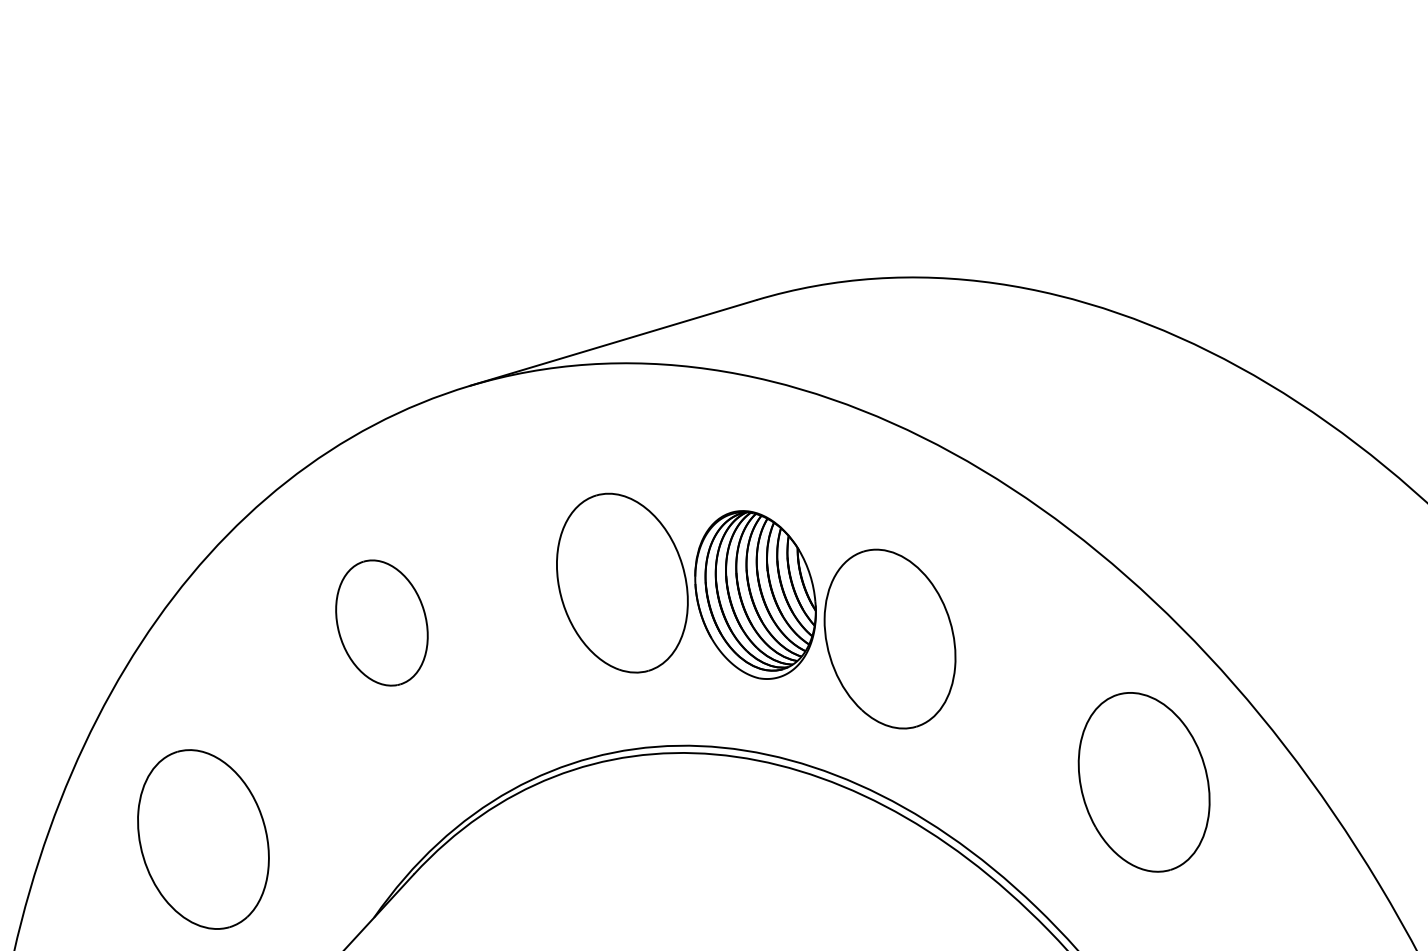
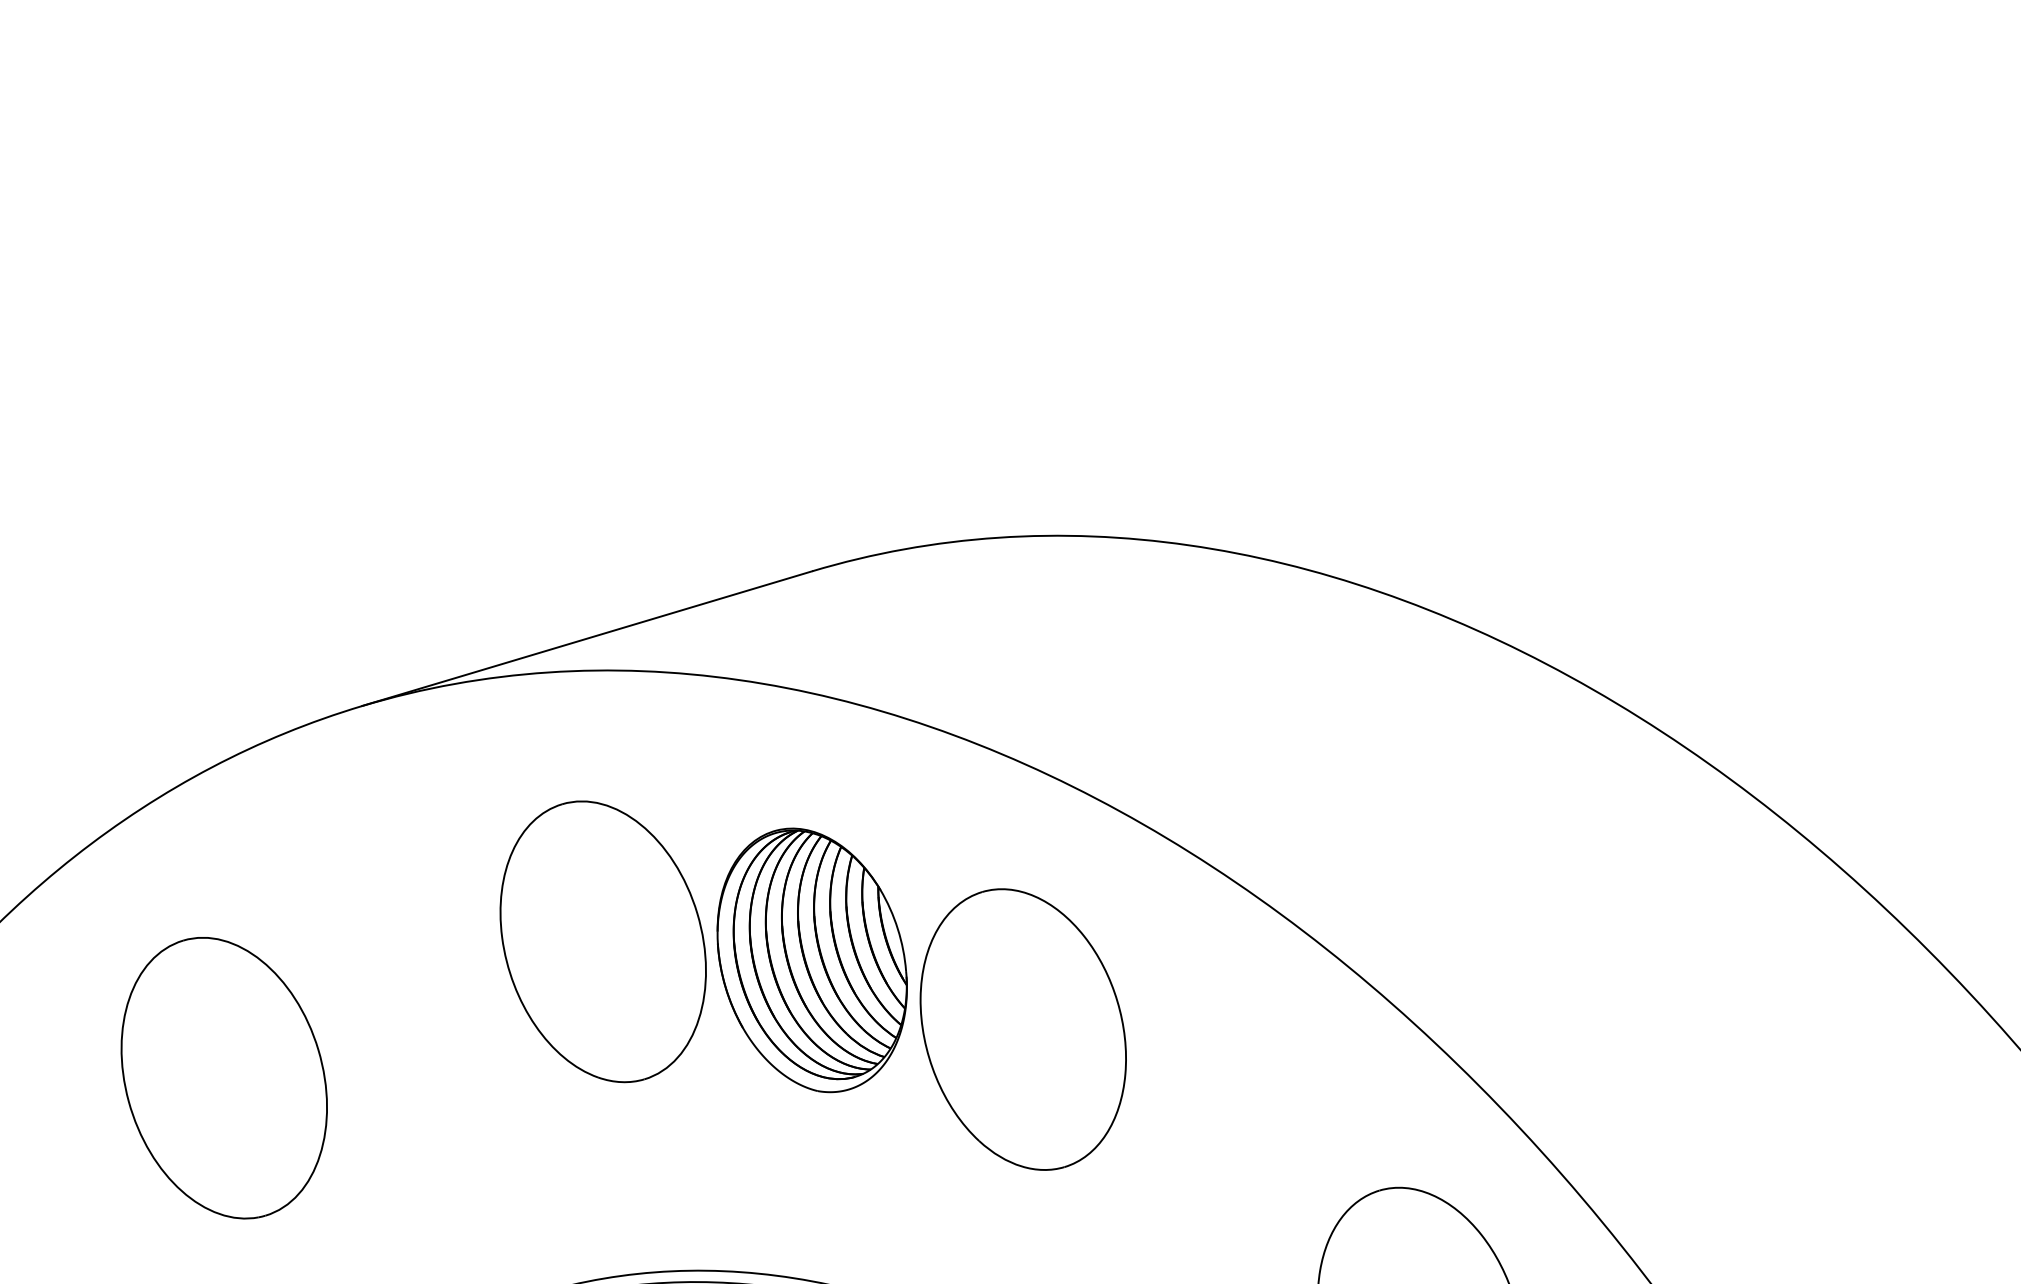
part: (756, 610) -> (813, 984), moved
part: (381, 622) -> (223, 1077), size x1.43

